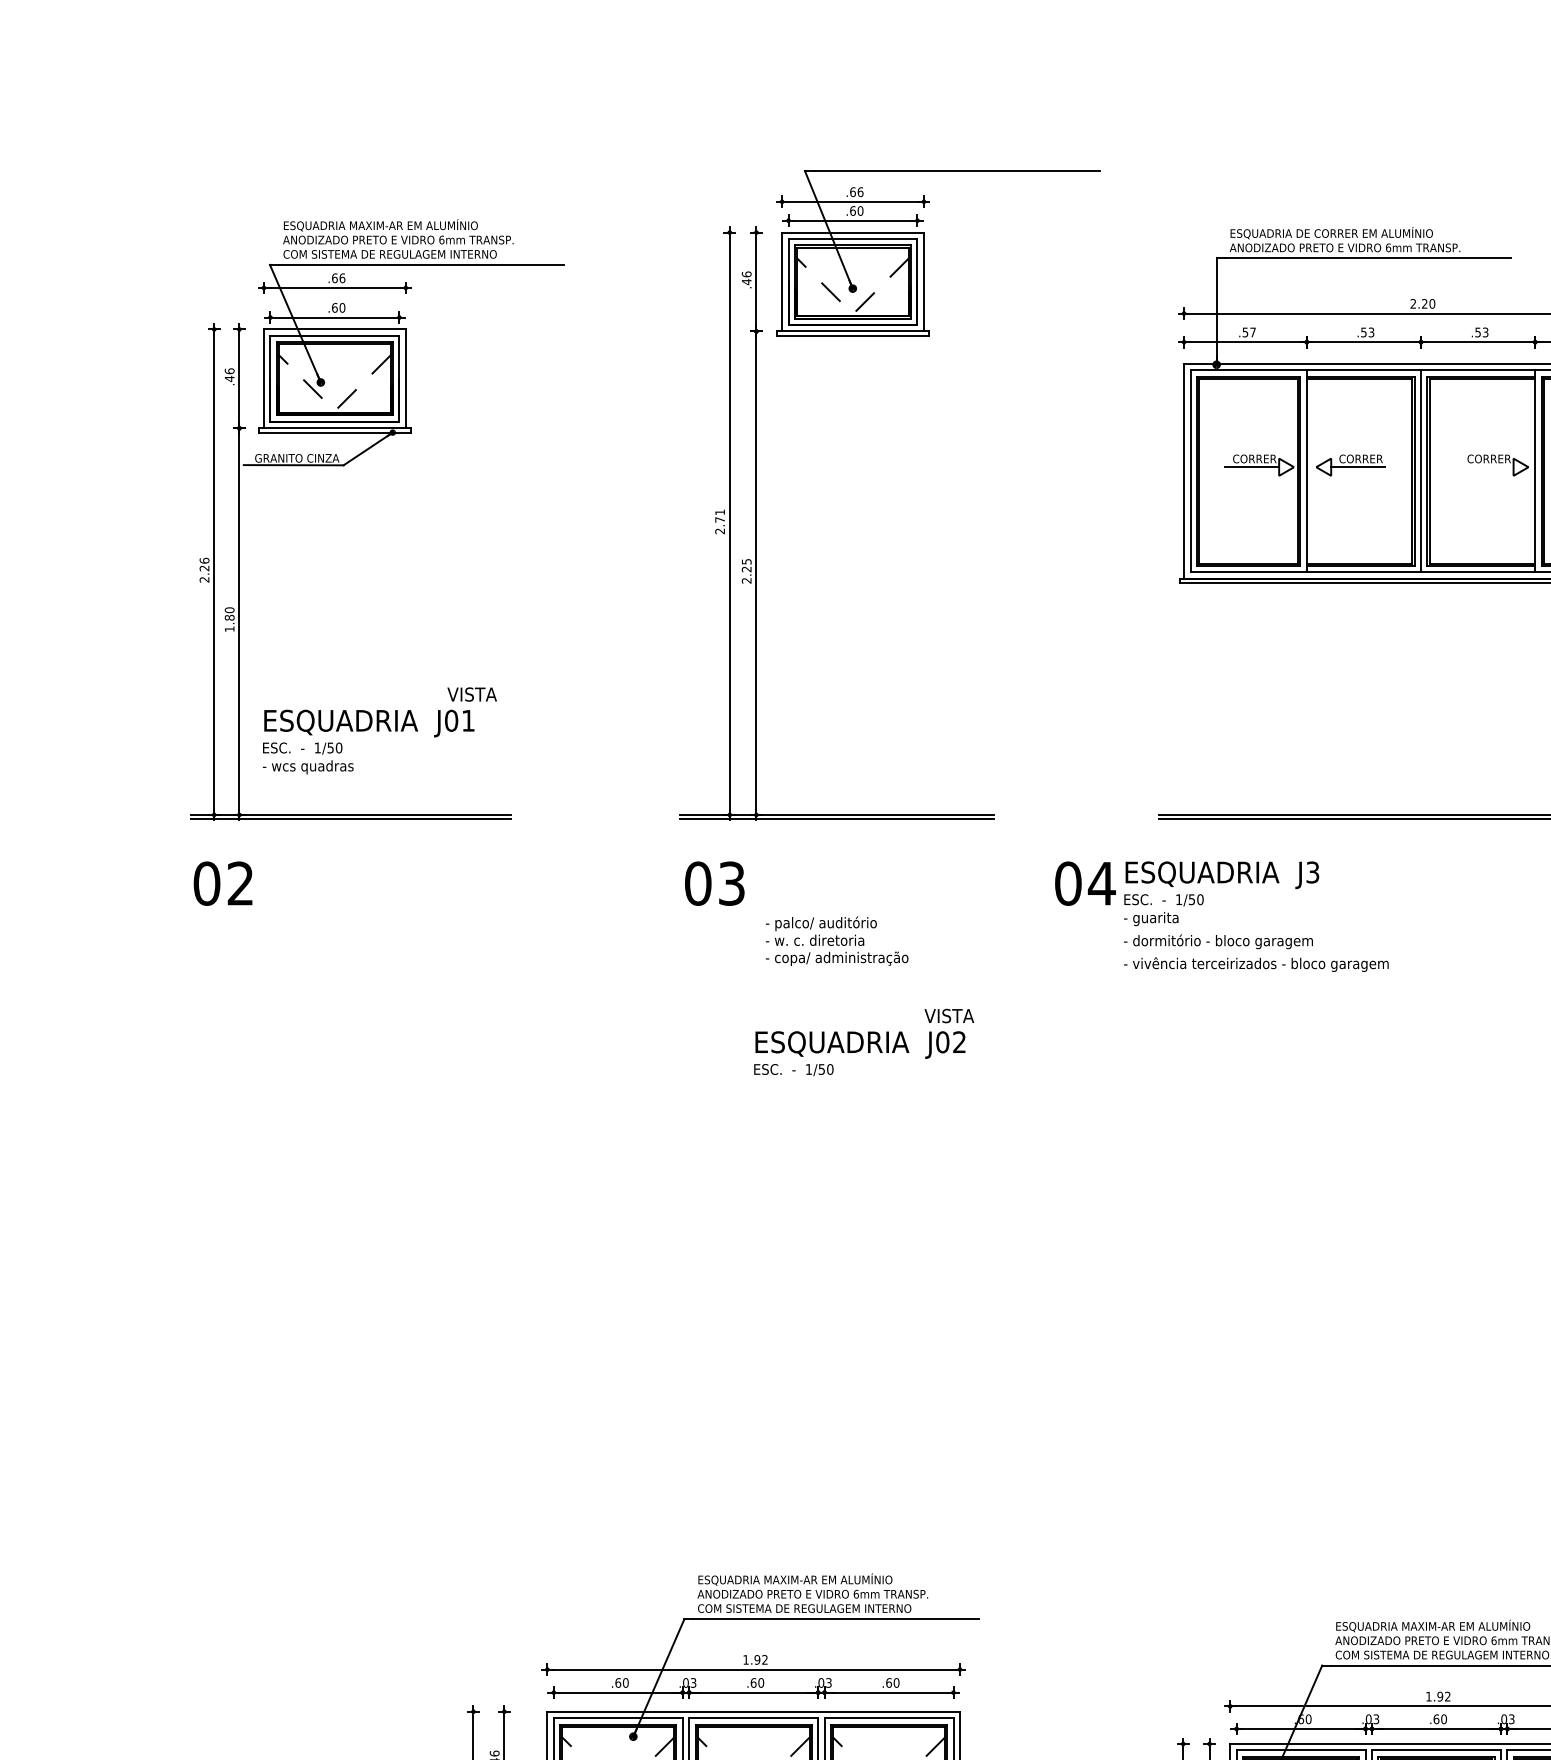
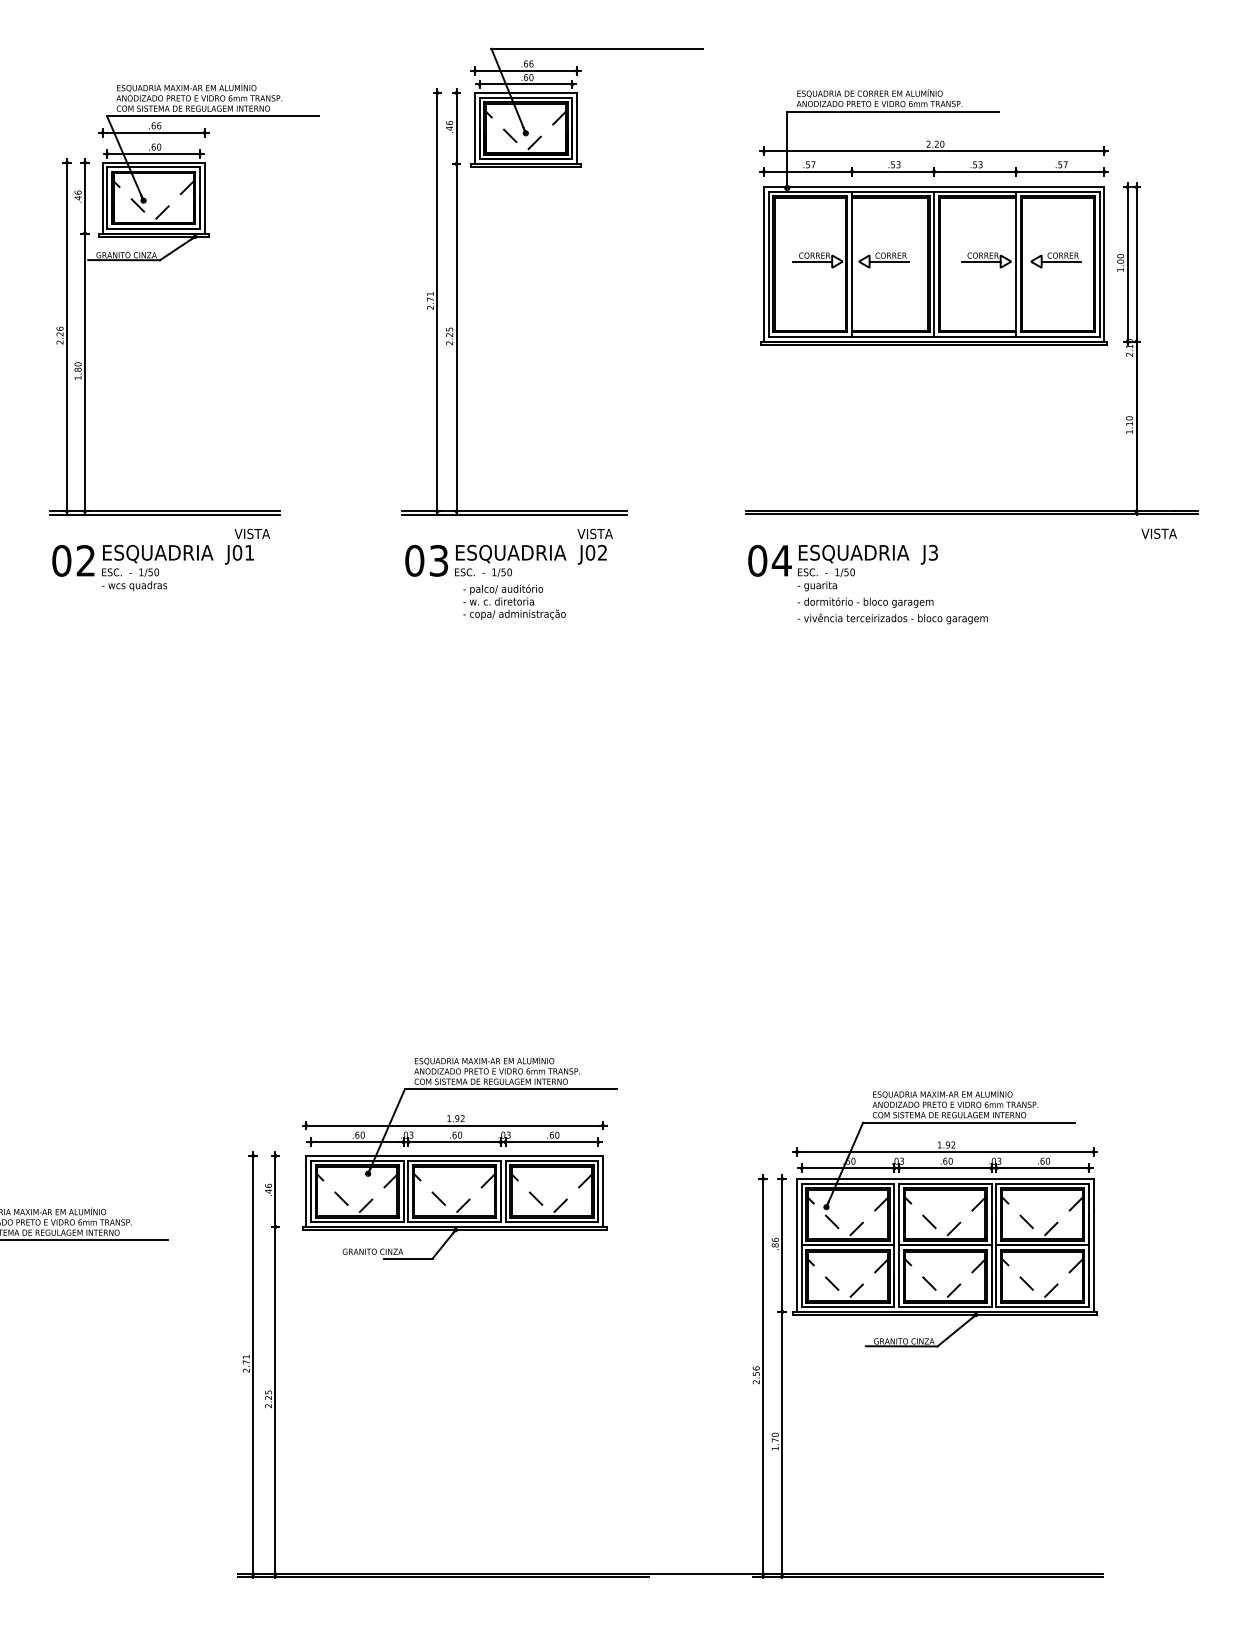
line: (1485, 467) -> (980, 261), added
text: (380, 730) -> (186, 559), moved
text: (1221, 916) -> (867, 584), moved
text: (863, 1041) -> (533, 552), moved

